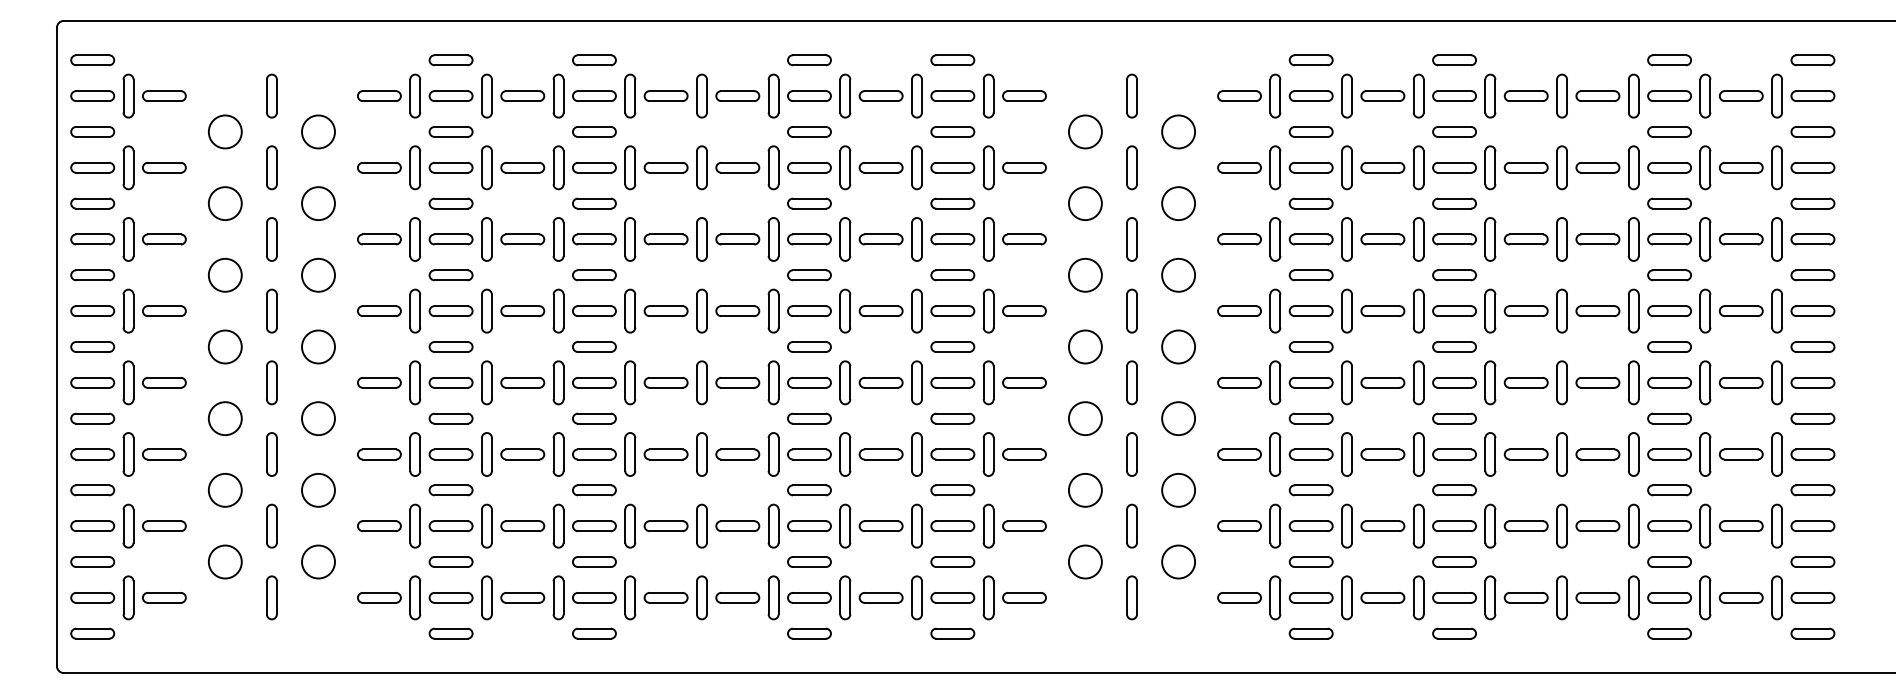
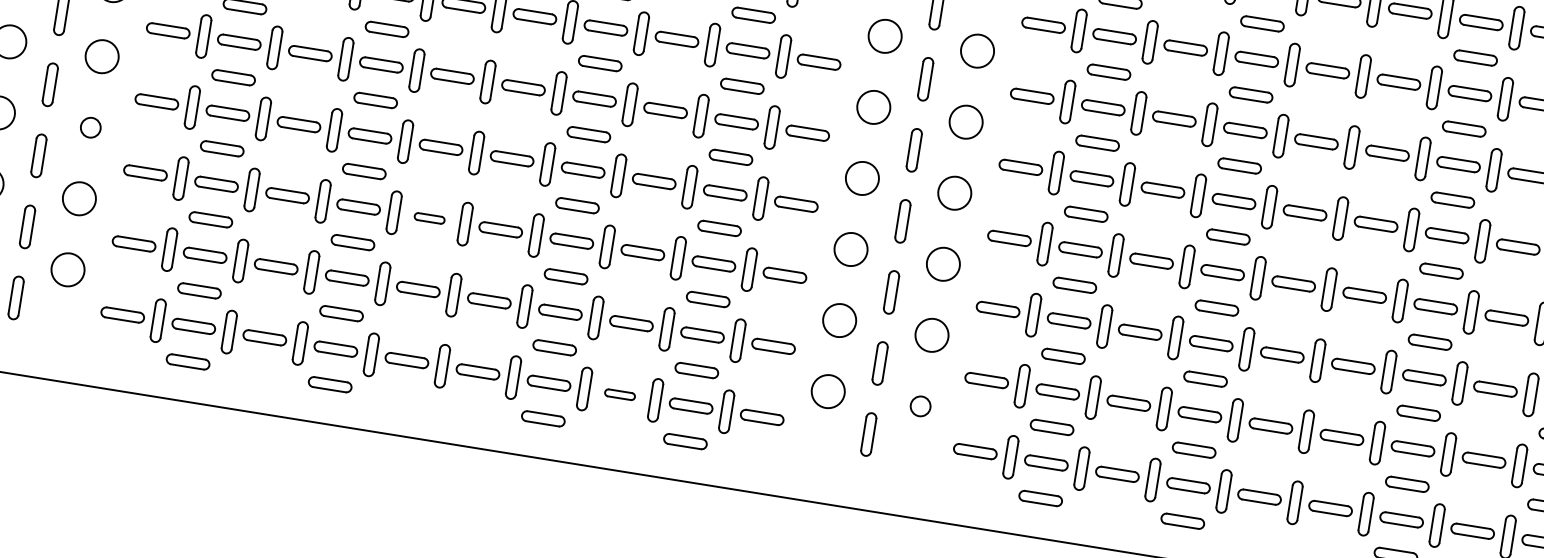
circle: (318, 418) -> (90, 127), size x0.6
part: (665, 454) -> (429, 218), size x0.7
circle: (1178, 561) -> (920, 405), size x0.6
part: (880, 597) -> (619, 394), size x0.7

